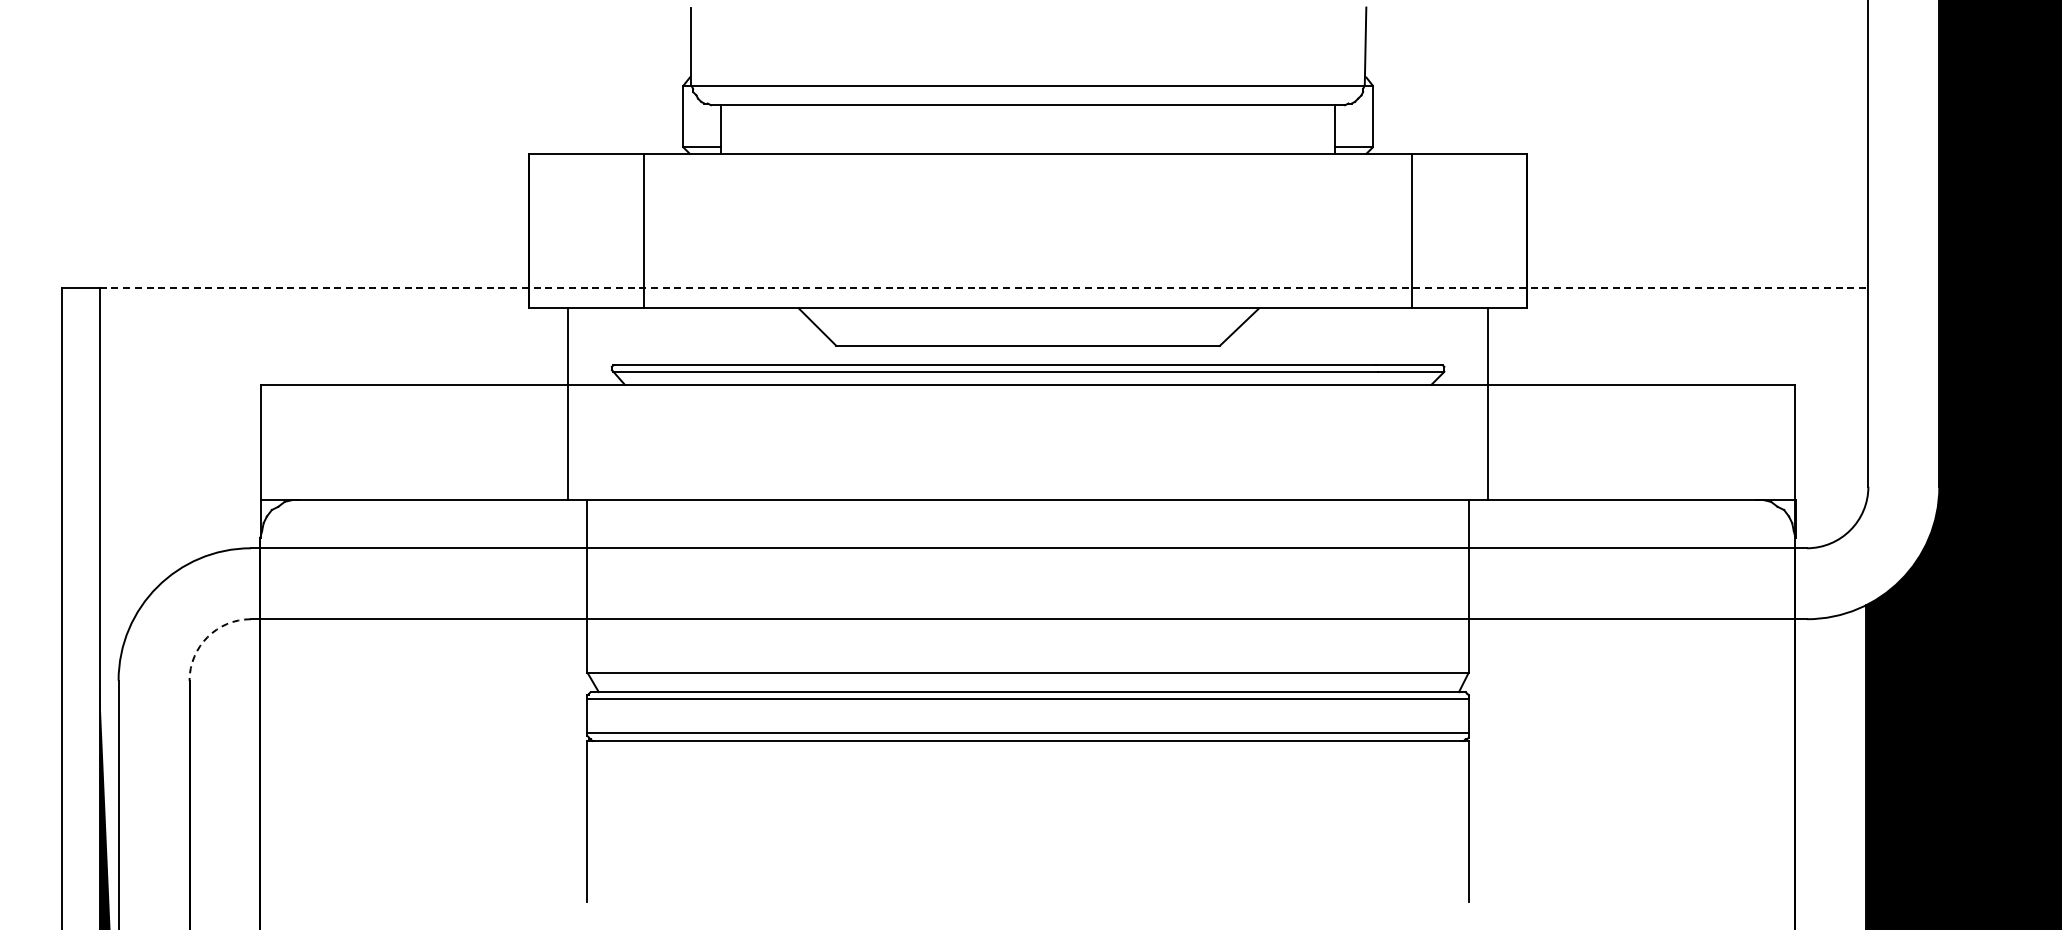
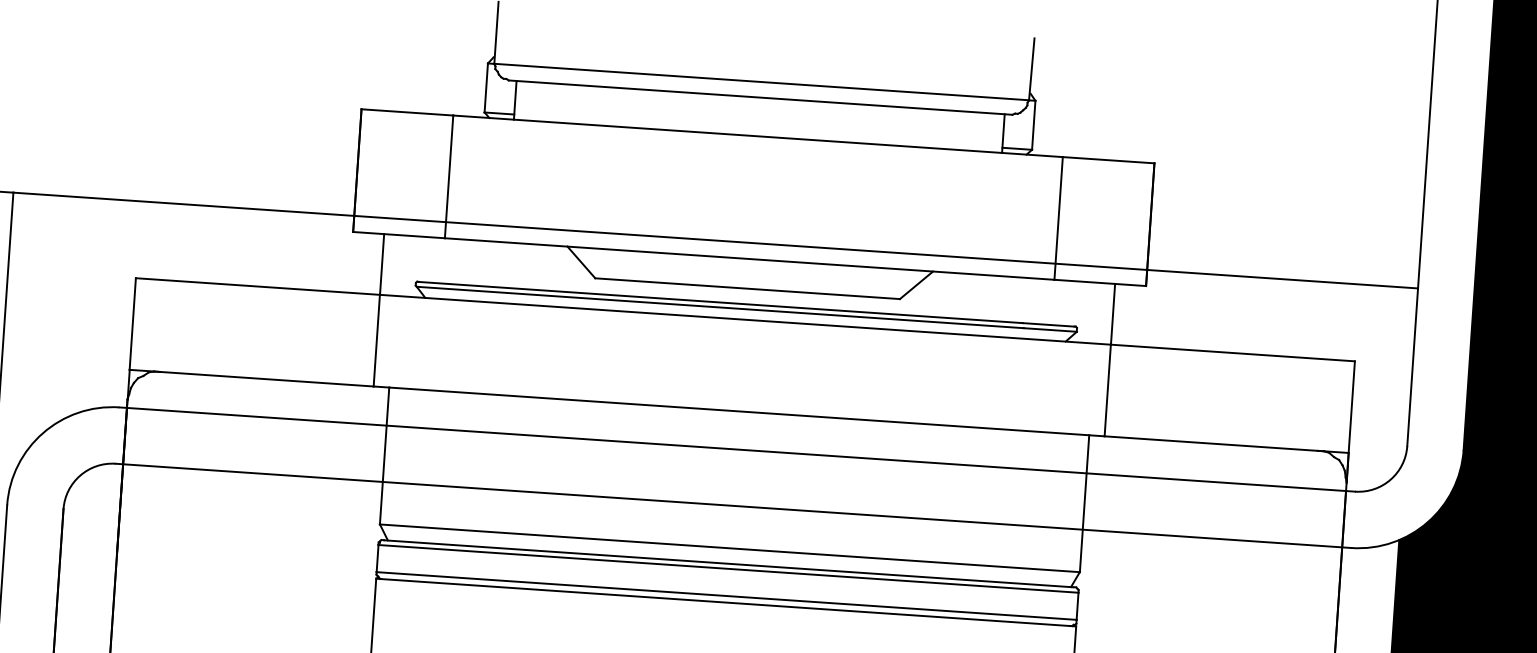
line: (984, 288) -> (716, 240), dashed -> solid
arc: (207, 637) -> (80, 475), dashed -> solid

